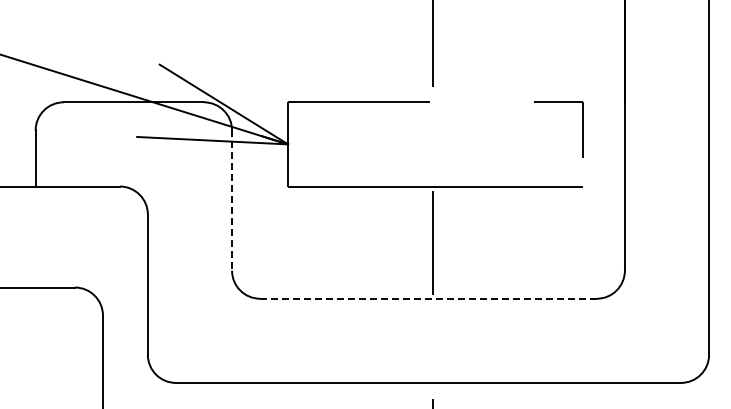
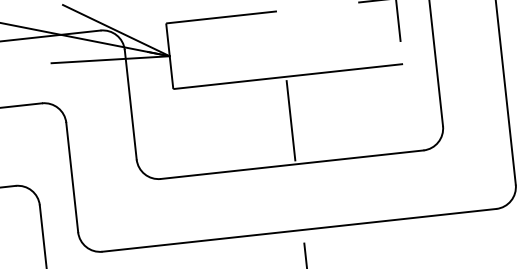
line: (232, 201) -> (131, 105), dashed -> solid
line: (427, 298) -> (291, 164), dashed -> solid

